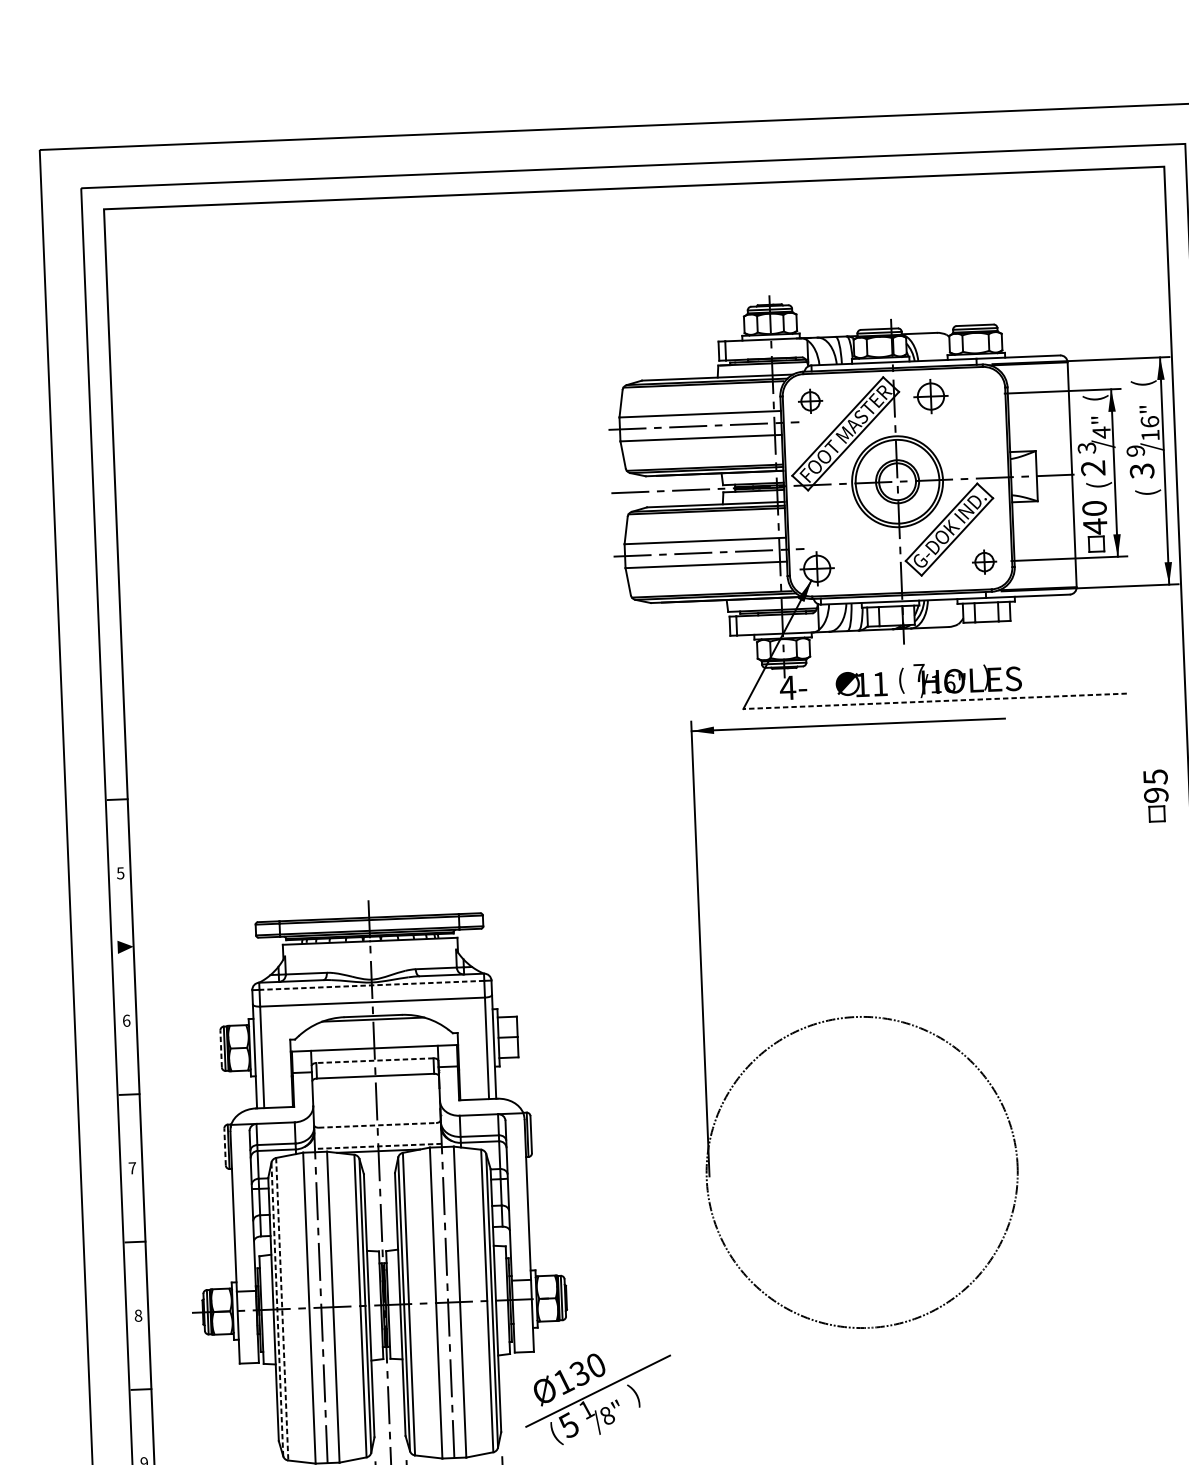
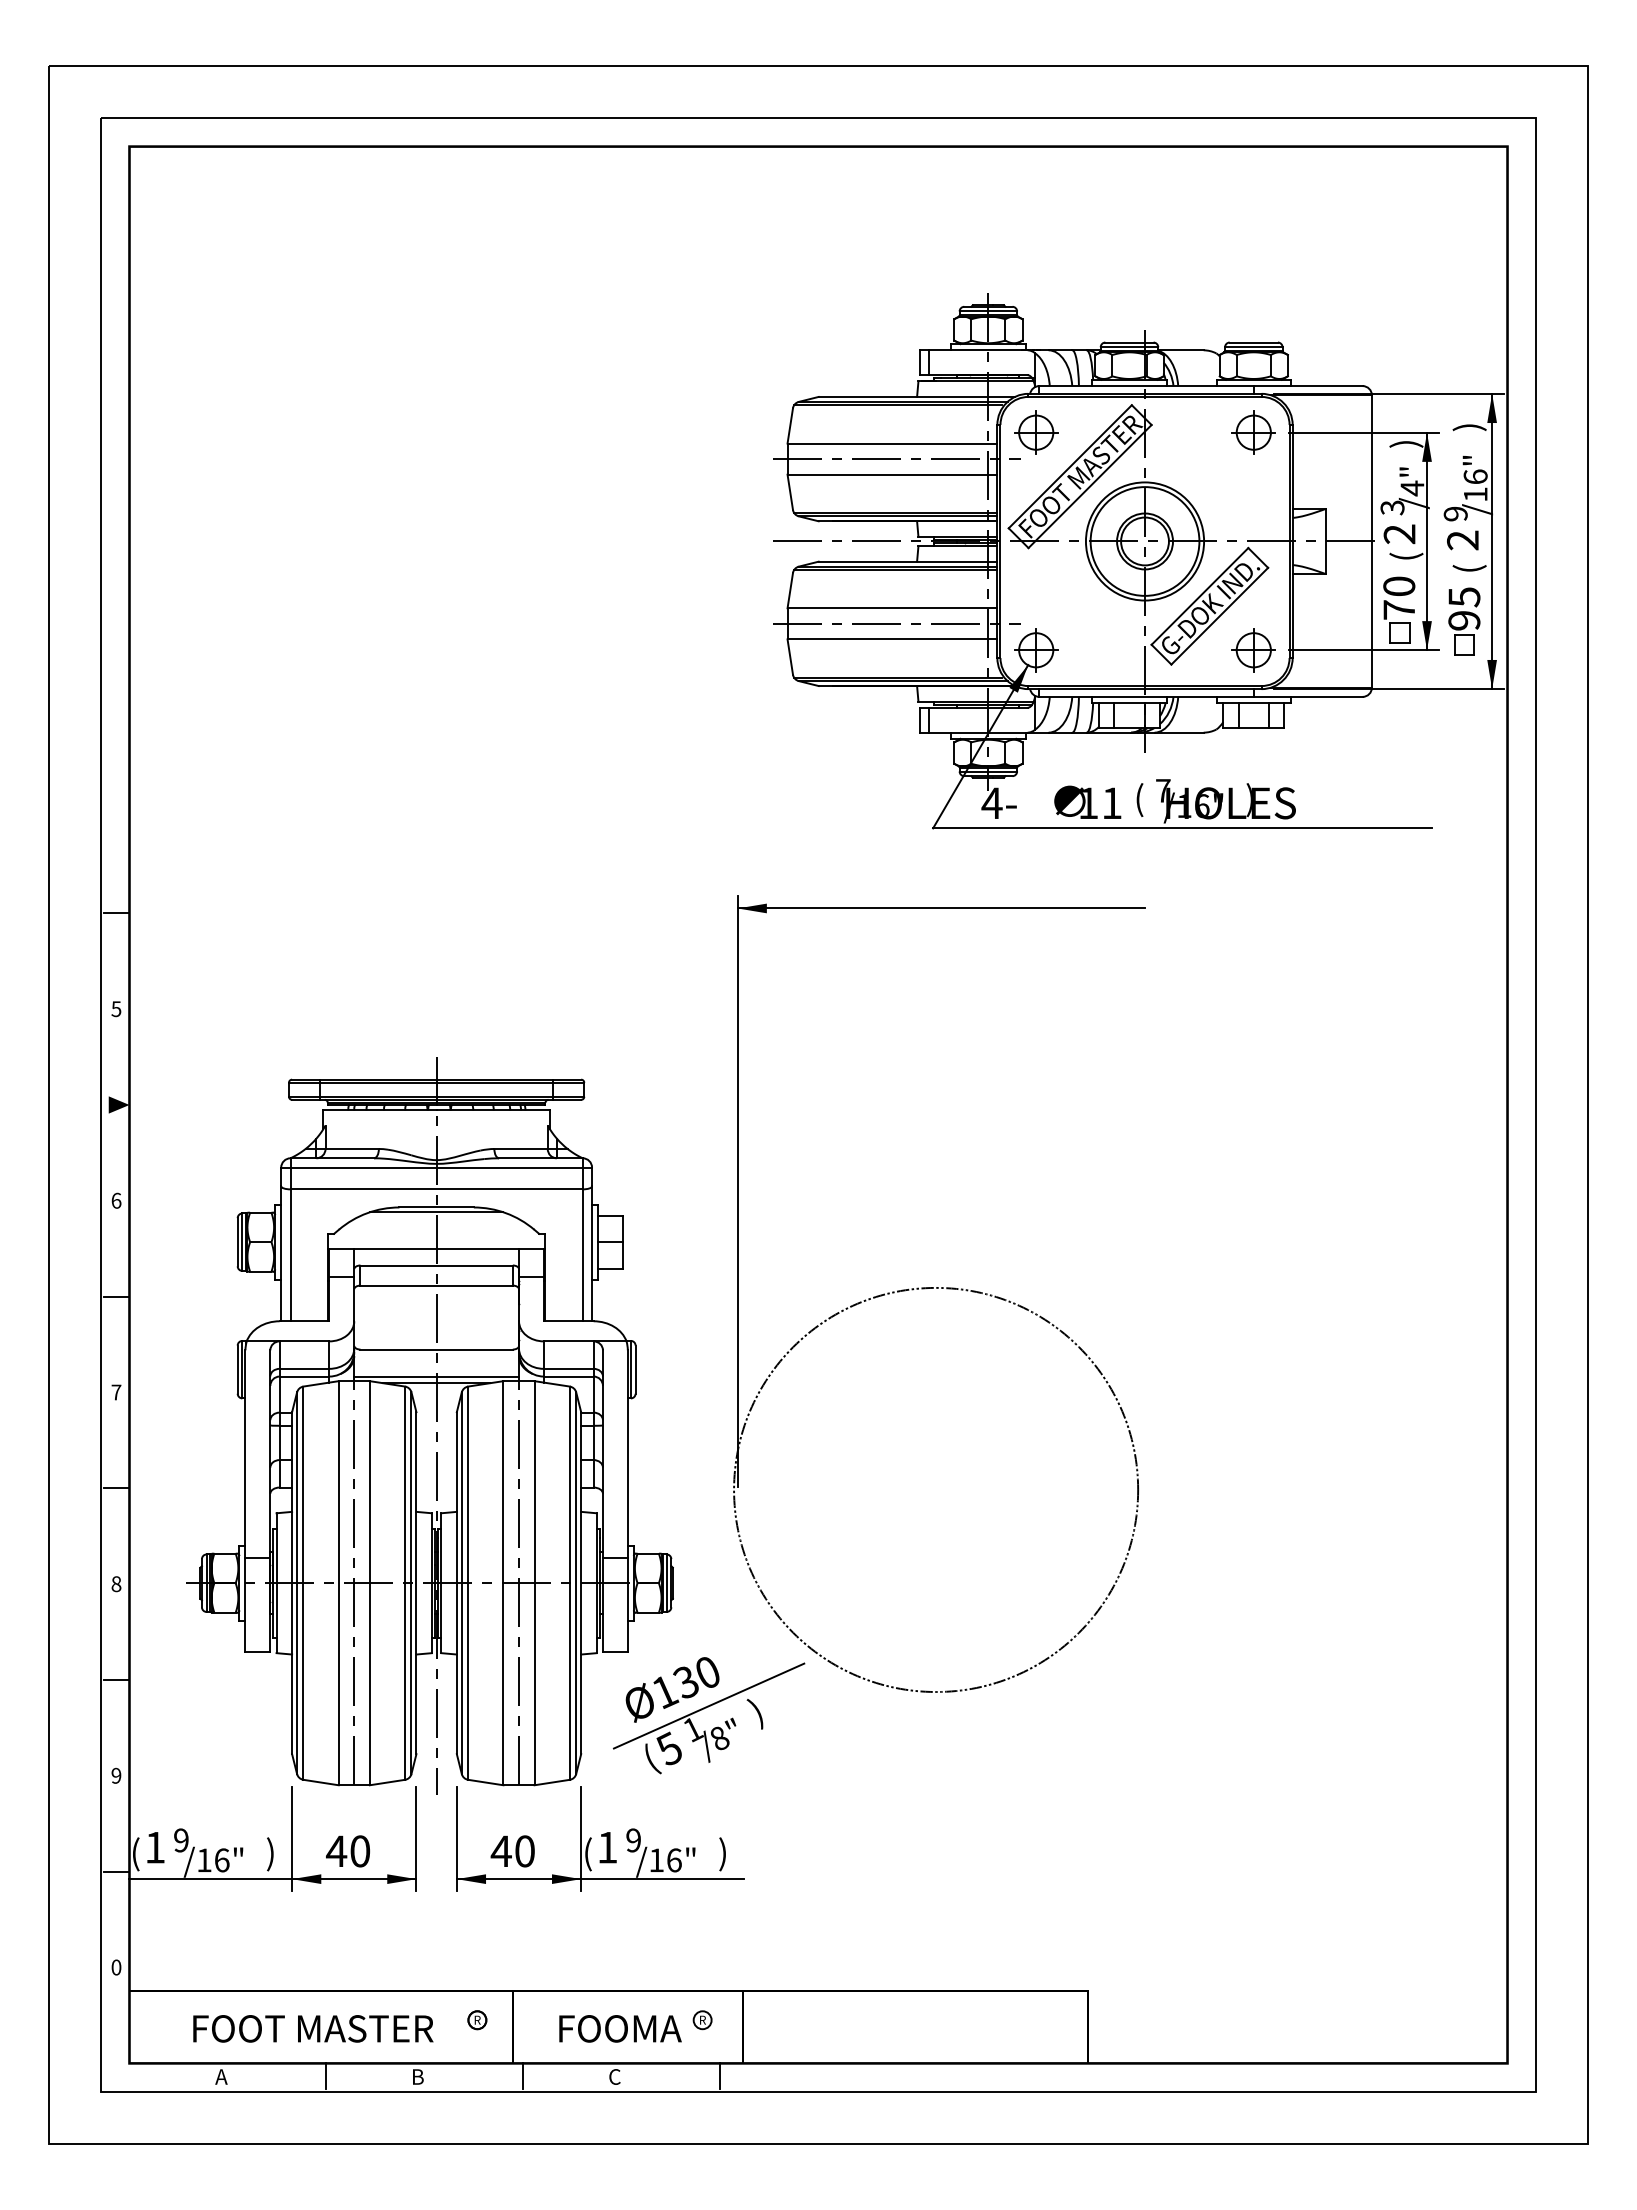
text: (1143, 384) -> (1469, 427), ( -> )
part: (930, 396) -> (1253, 432), moved
text: (1095, 398) -> (1406, 443), ( -> )
part: (810, 401) -> (1036, 432), size x1.43
text: (1142, 471) -> (1463, 540), 3 -> 2
text: (1094, 526) -> (1398, 609), 40 -> 70
part: (984, 562) -> (1253, 650), size x1.43
line: (934, 701) -> (1181, 828), dashed -> solid
part: (1156, 795) -> (1464, 621), moved
line: (371, 985) -> (436, 1167), dashed -> solid
part: (858, 1021) -> (939, 1293), moved
line: (220, 1048) -> (237, 1241), dashed -> solid
line: (374, 1060) -> (436, 1265), dashed -> solid
line: (378, 1125) -> (437, 1349), dashed -> solid
line: (224, 1146) -> (237, 1369), dashed -> solid
line: (378, 1146) -> (436, 1376), dashed -> solid
line: (277, 1309) -> (297, 1583), dashed -> solid
line: (282, 1309) -> (303, 1583), dashed -> solid

